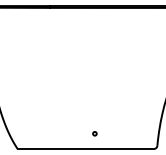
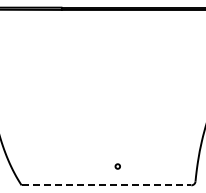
line: (85, 149) -> (106, 185), solid -> dashed

